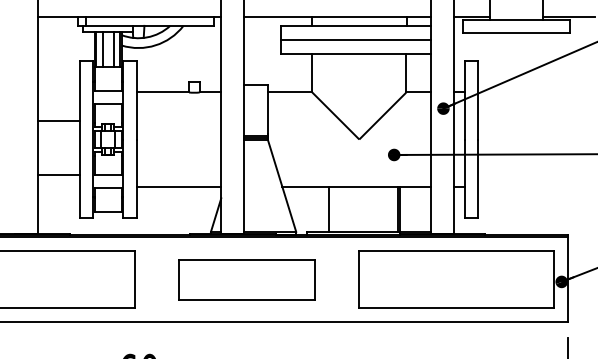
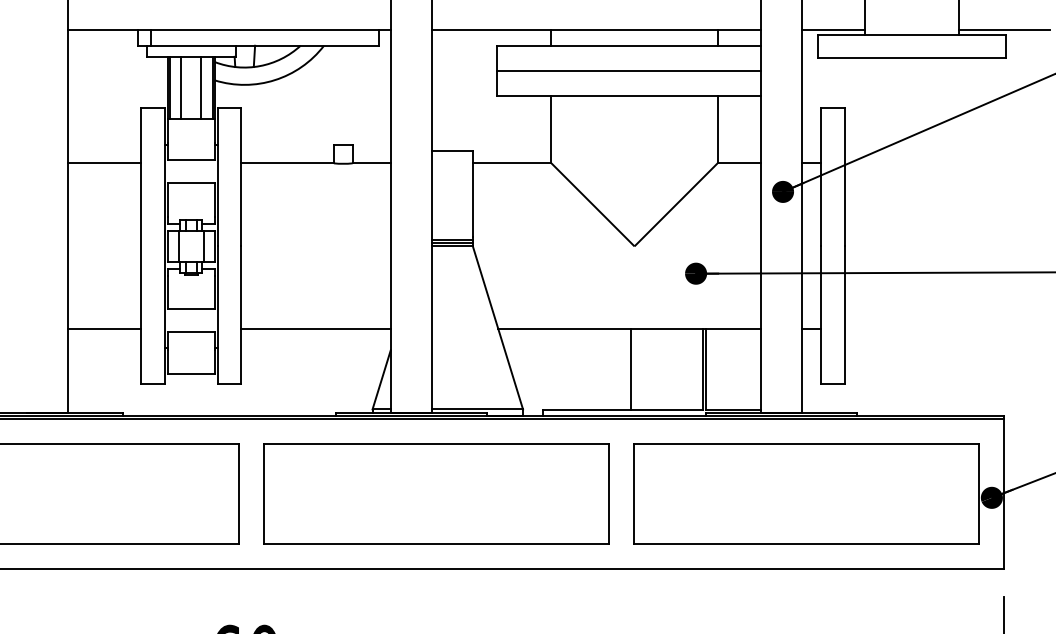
line: (58, 121) -> (103, 163), moved
line: (58, 174) -> (103, 329), moved
line: (329, 209) -> (631, 369), moved
part: (246, 279) -> (435, 493), size x1.43

